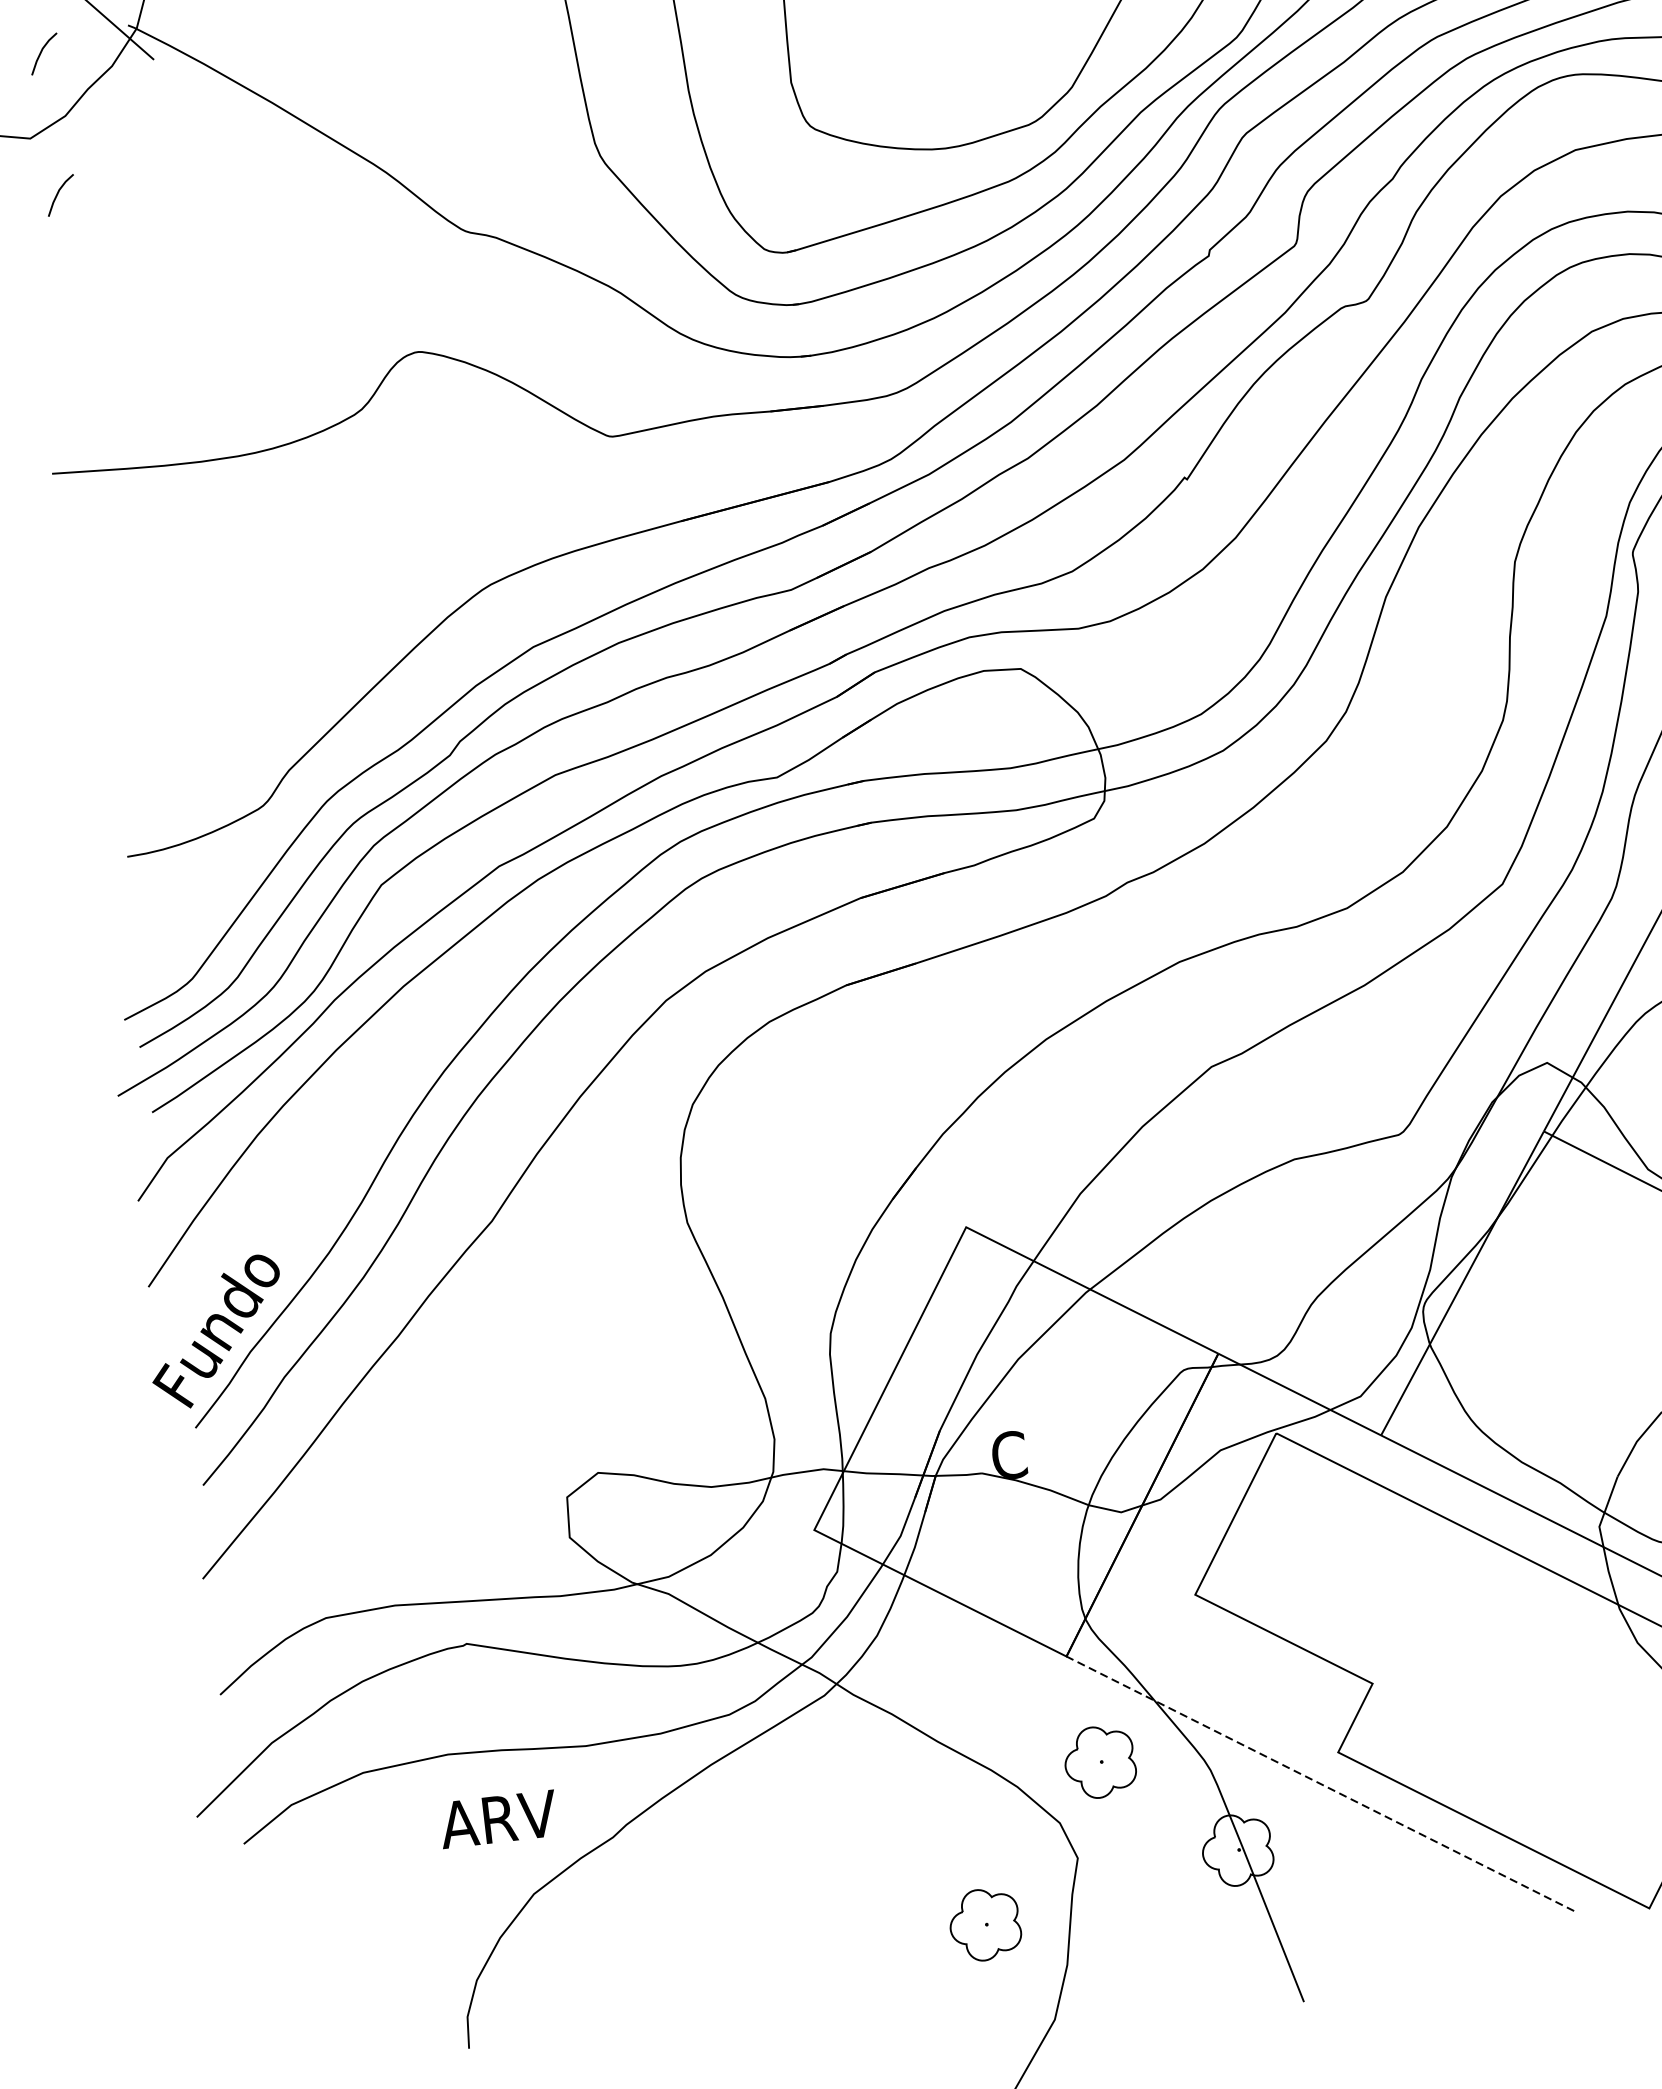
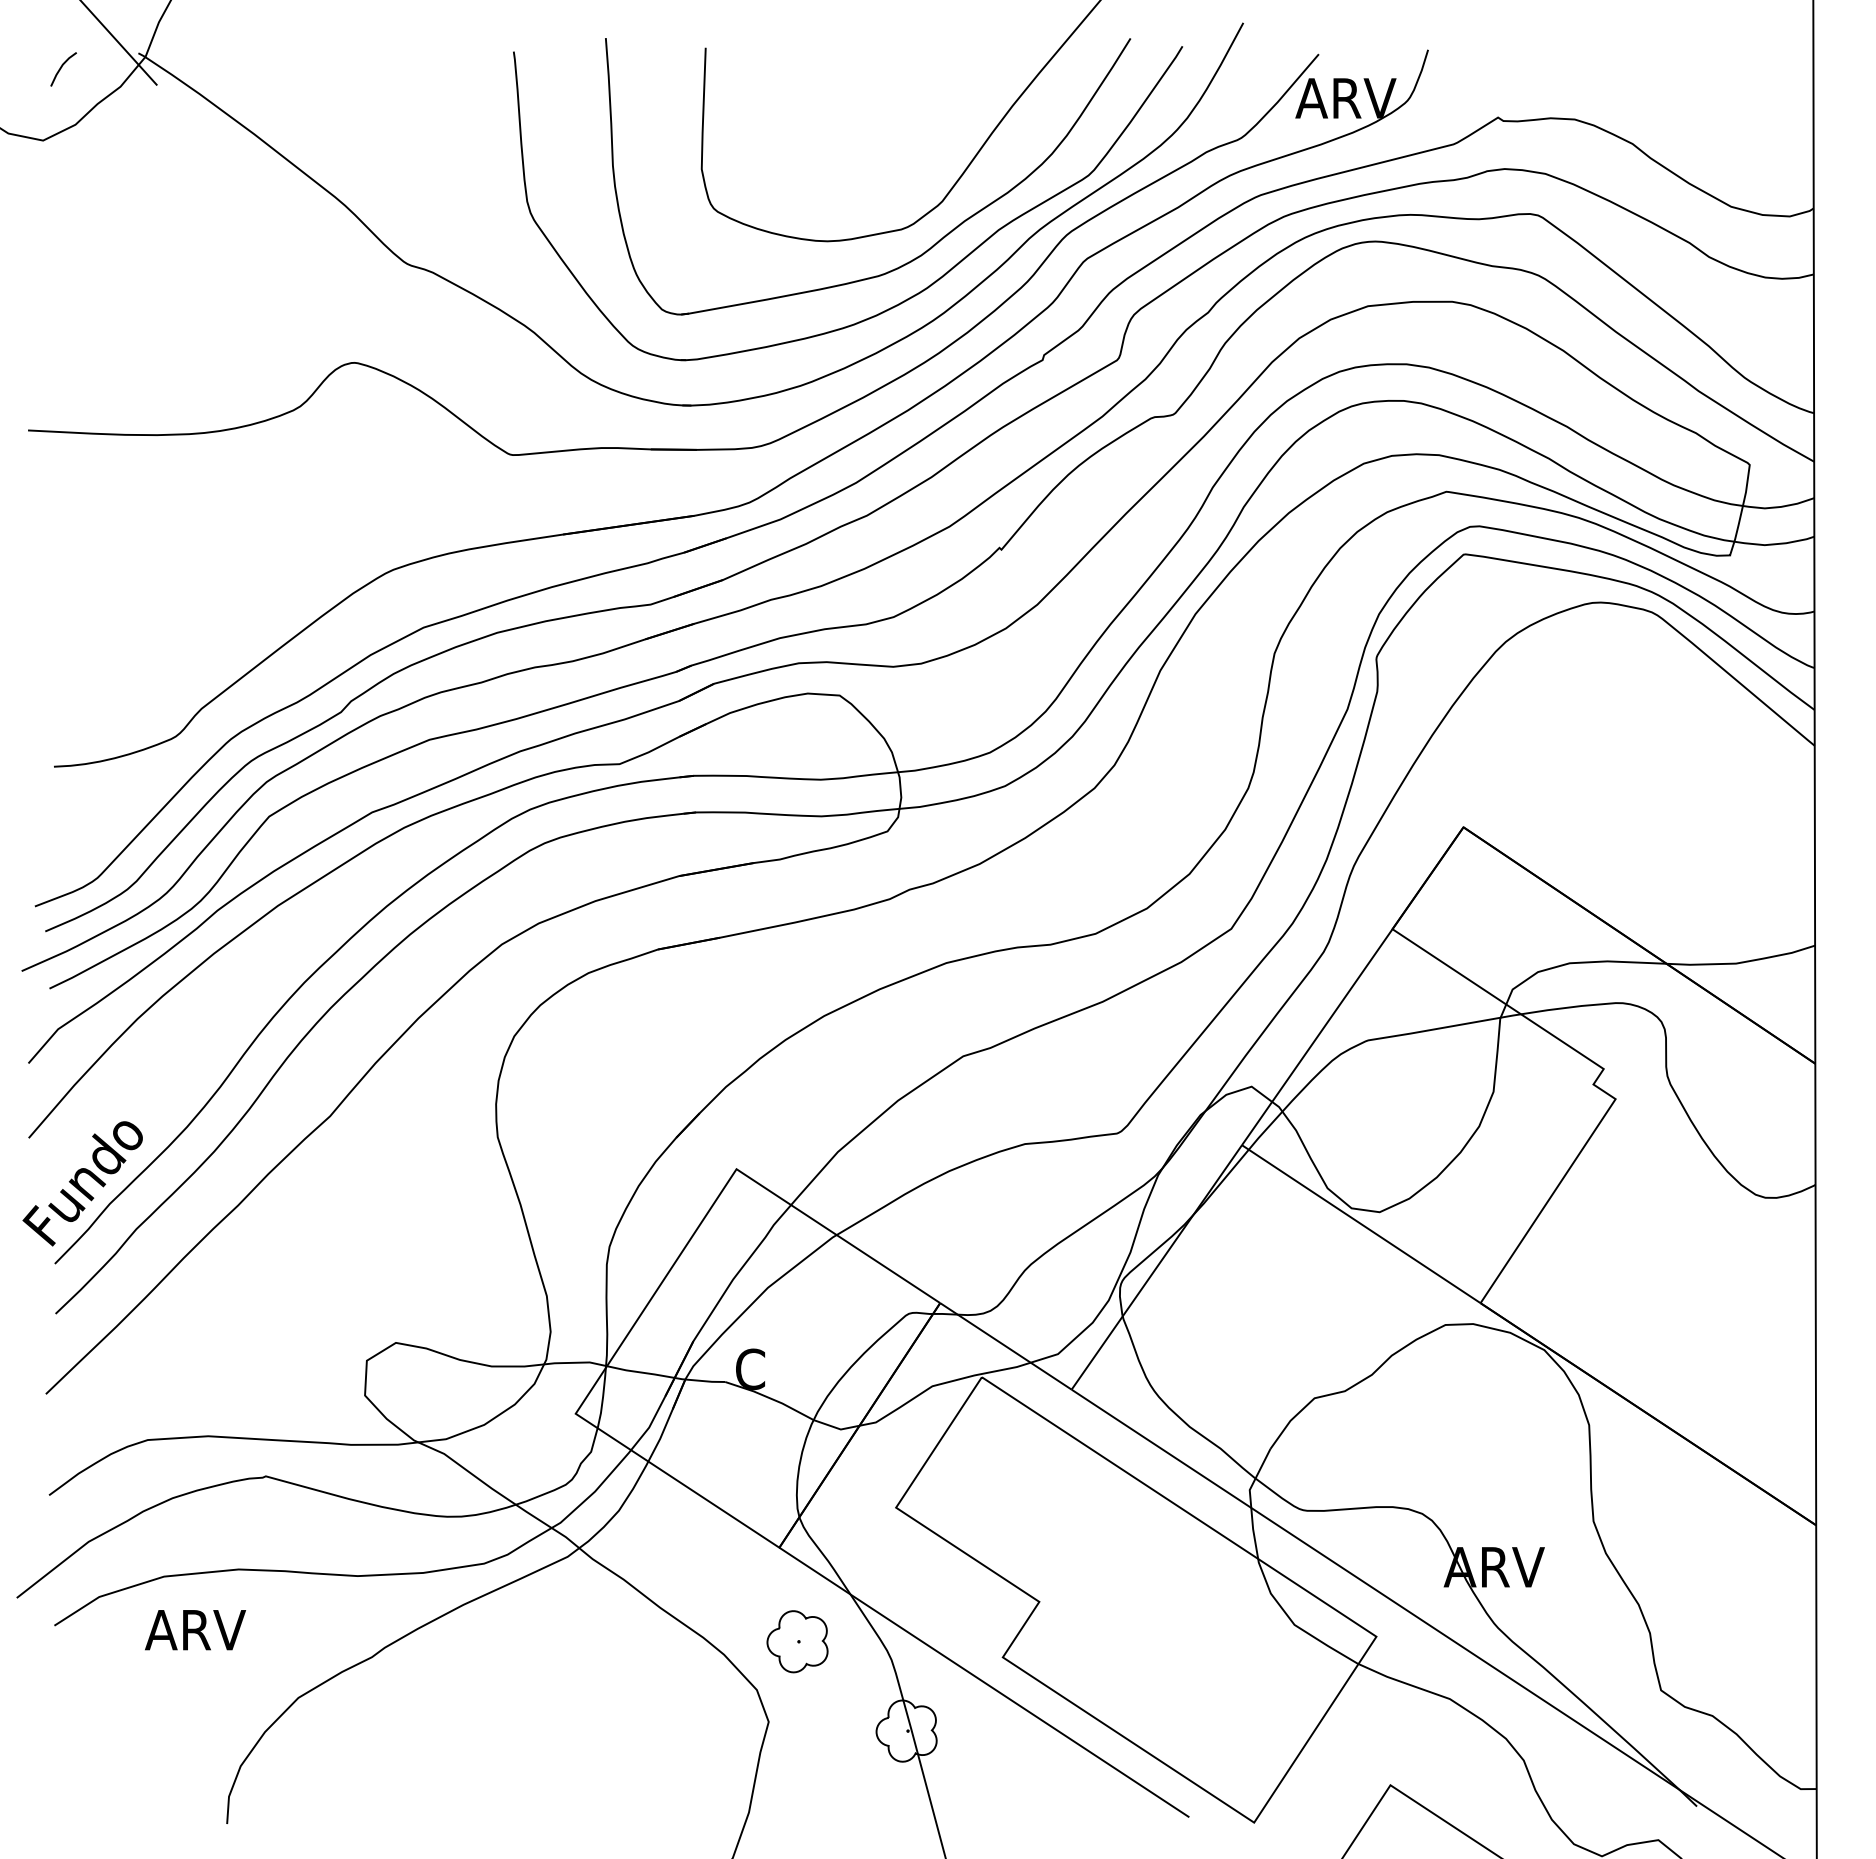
line: (59, 193) -> (62, 190), removed
line: (1319, 1783) -> (983, 1682), dashed -> solid
text: (498, 1819) -> (195, 1630), moved
part: (985, 1924) -> (682, 1769), removed

